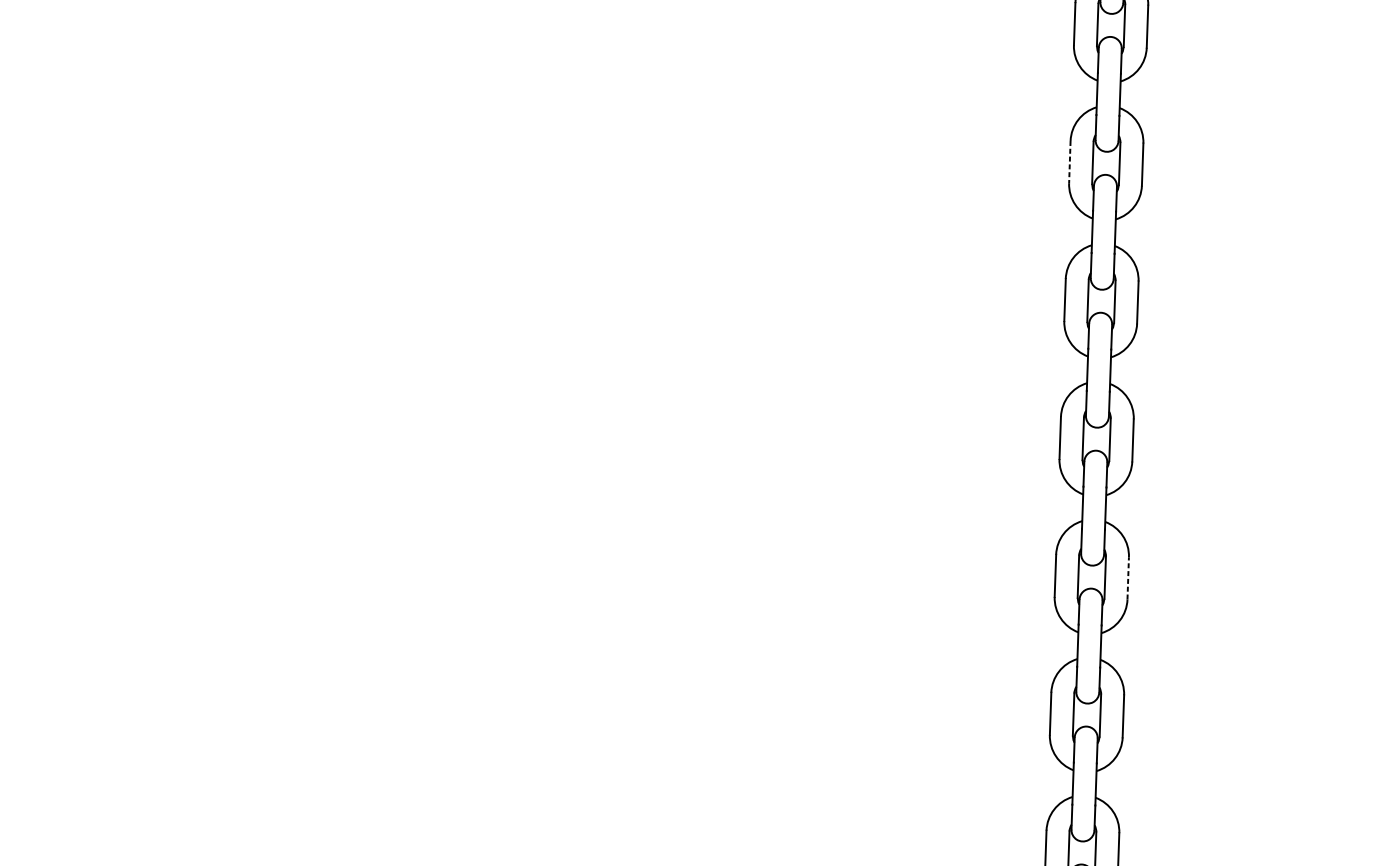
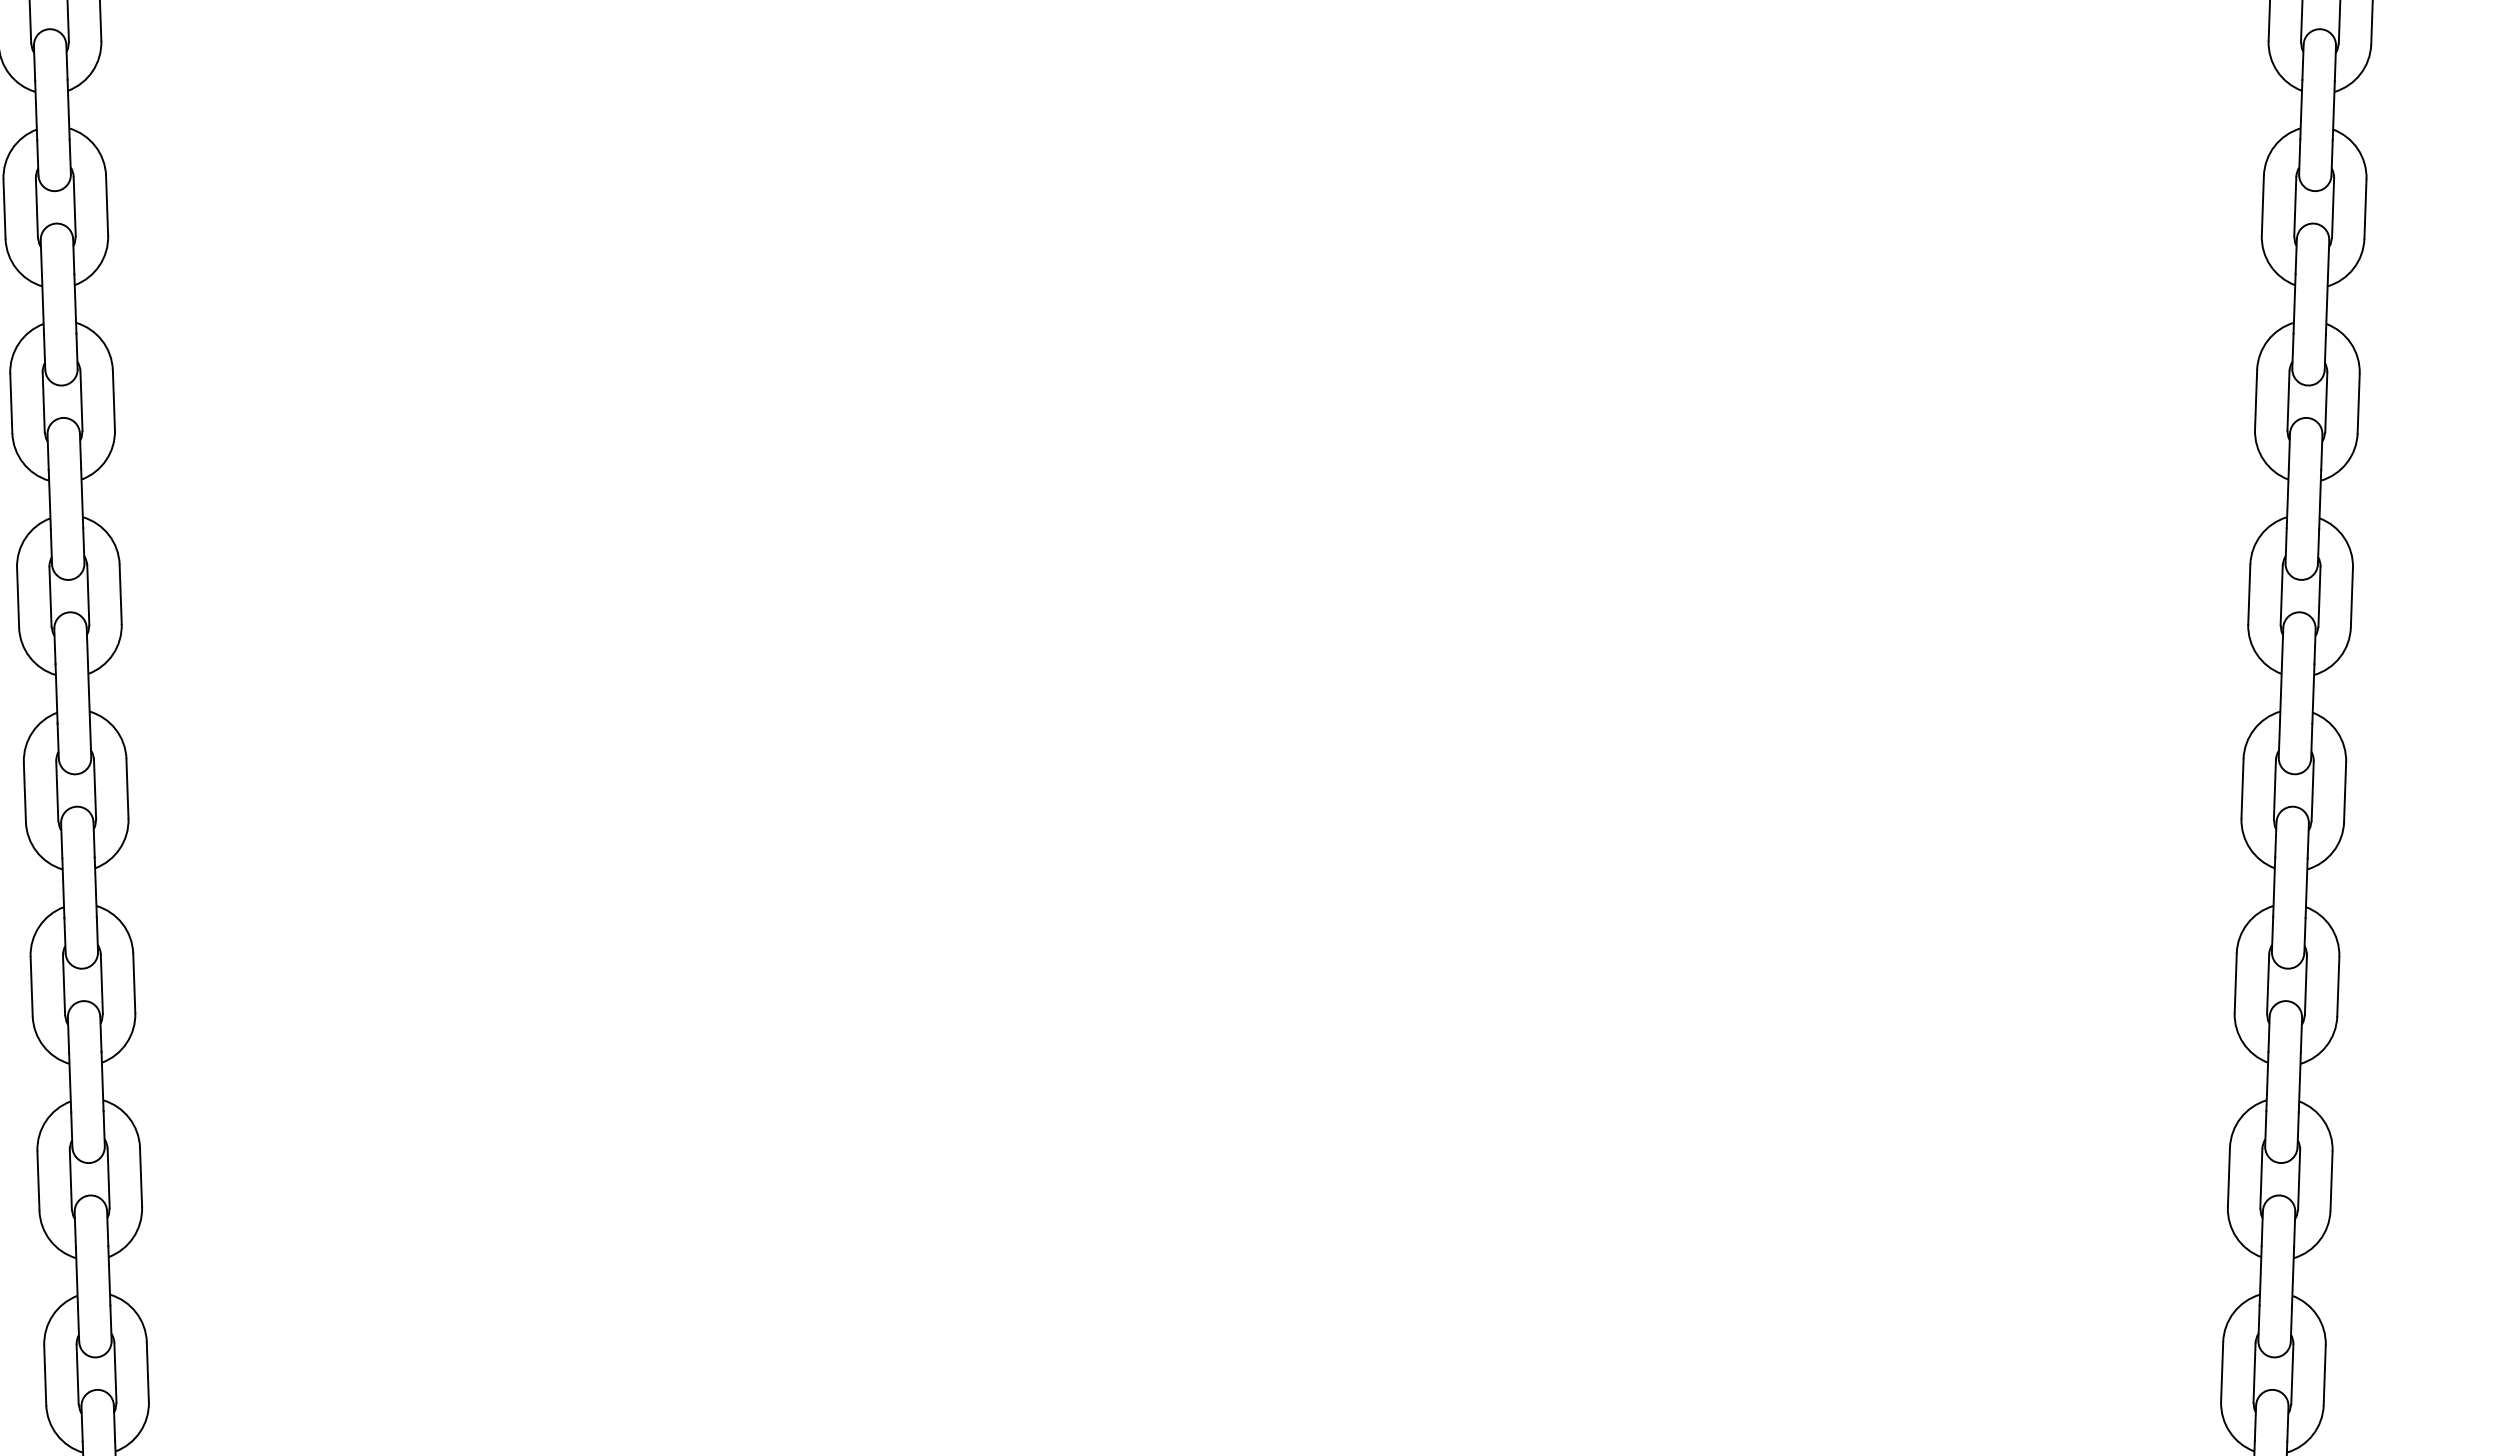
line: (1069, 162) -> (2262, 205), dashed -> solid
line: (1128, 578) -> (2345, 792), dashed -> solid

